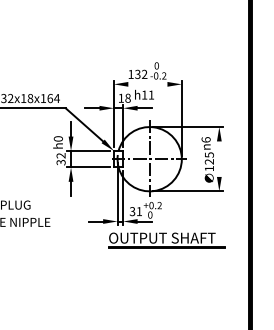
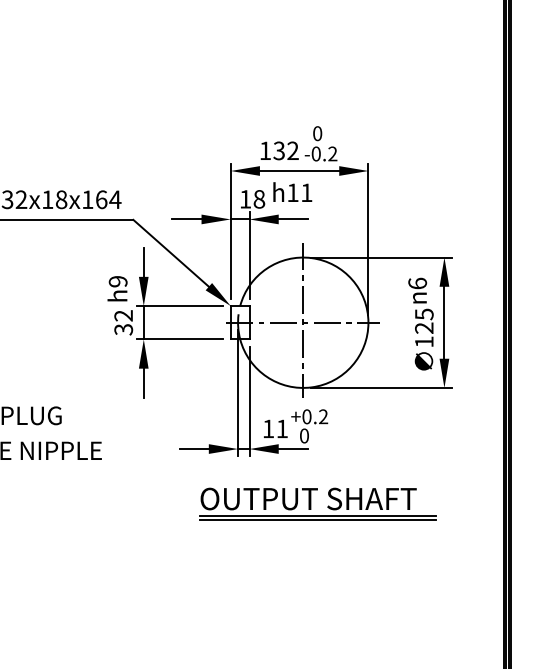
line: (147, 84) -> (298, 171), added
text: (58, 138) -> (118, 280), h0 -> h9
line: (219, 158) -> (444, 321), added
text: (132, 211) -> (268, 428), 31 -> 11
part: (166, 240) -> (317, 503), moved

